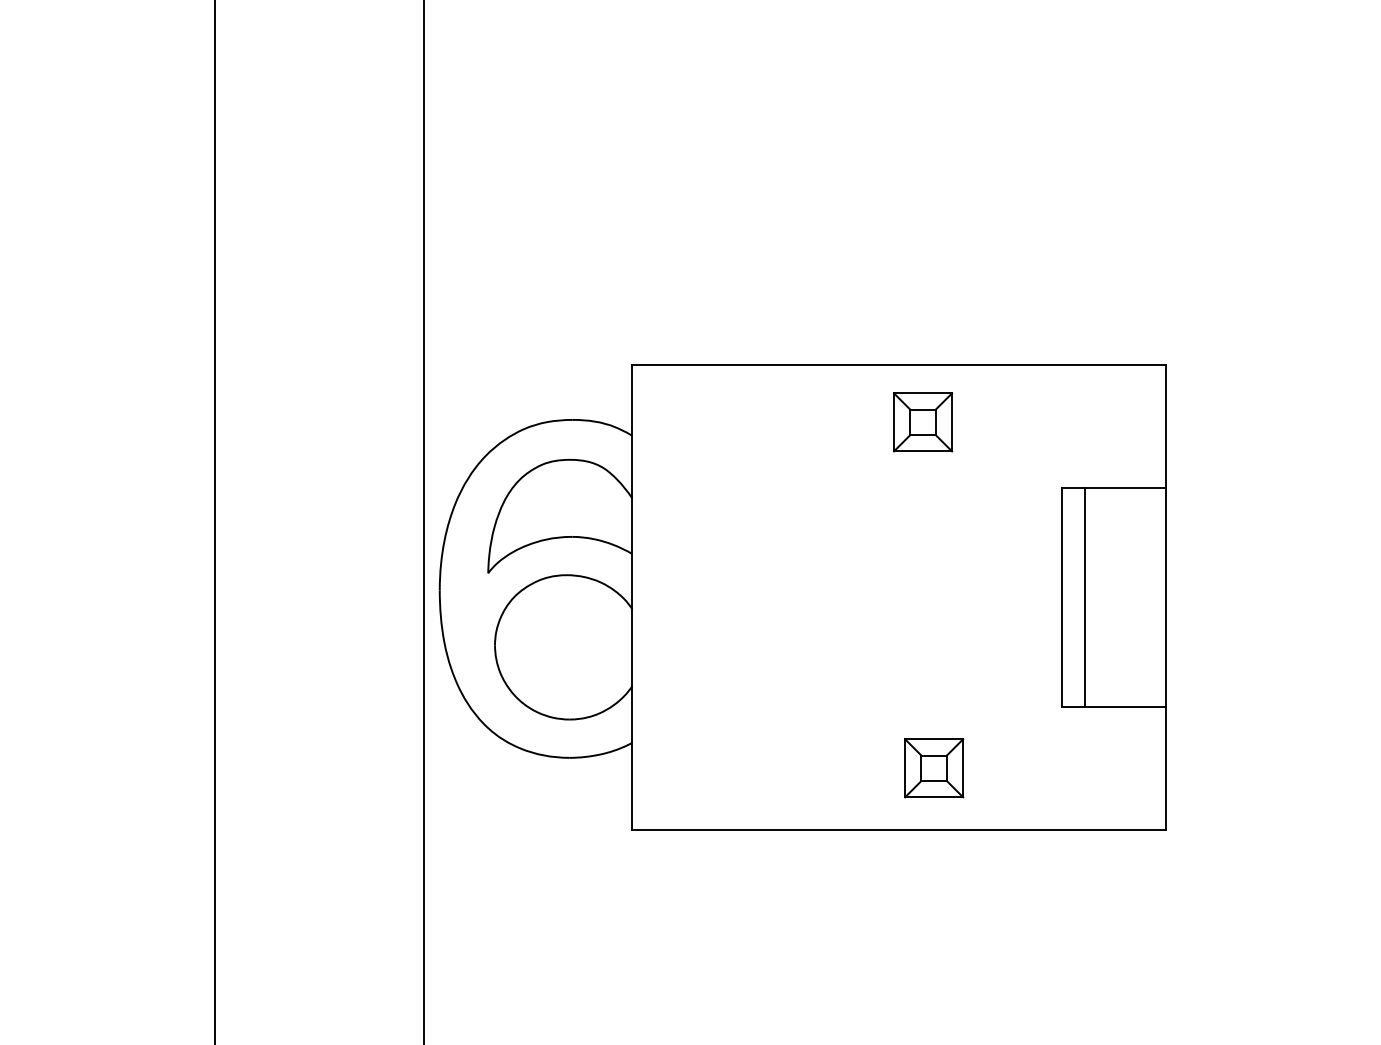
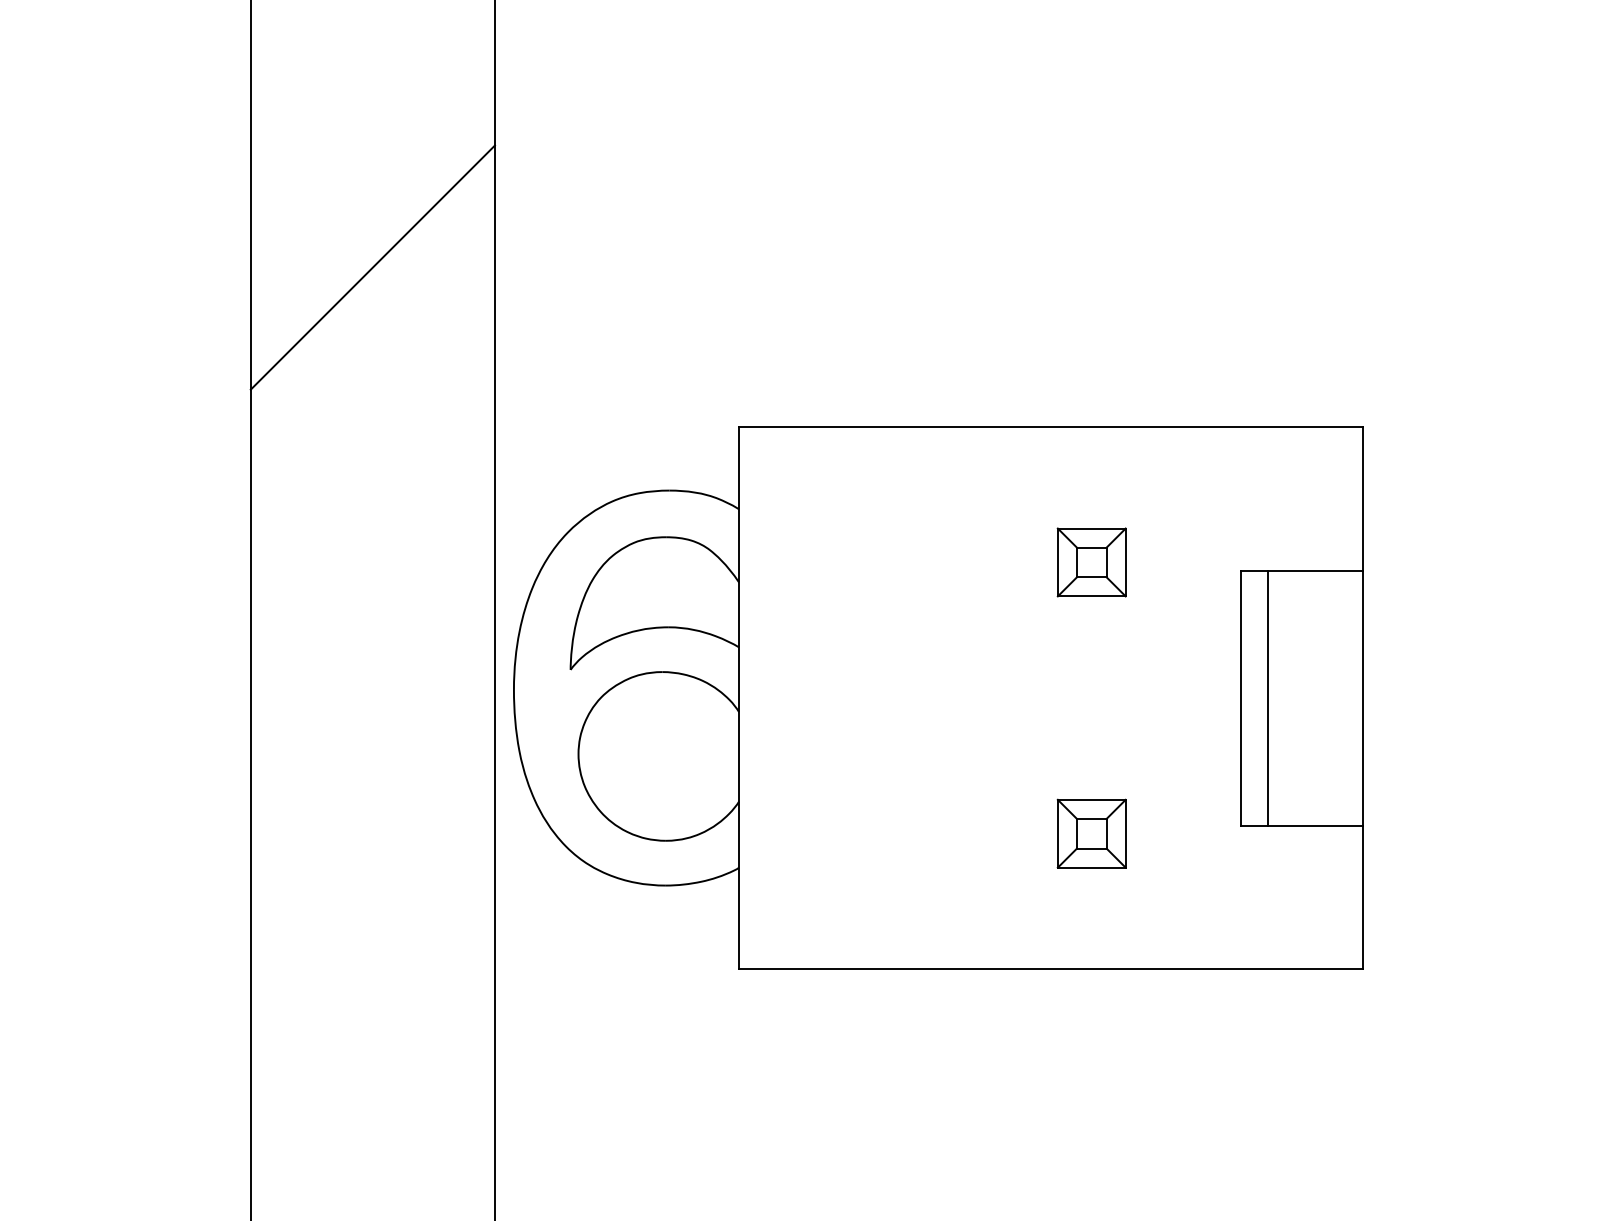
line: (318, 229) -> (372, 267), added
part: (922, 422) -> (1091, 562), moved
part: (933, 768) -> (1091, 833), moved

